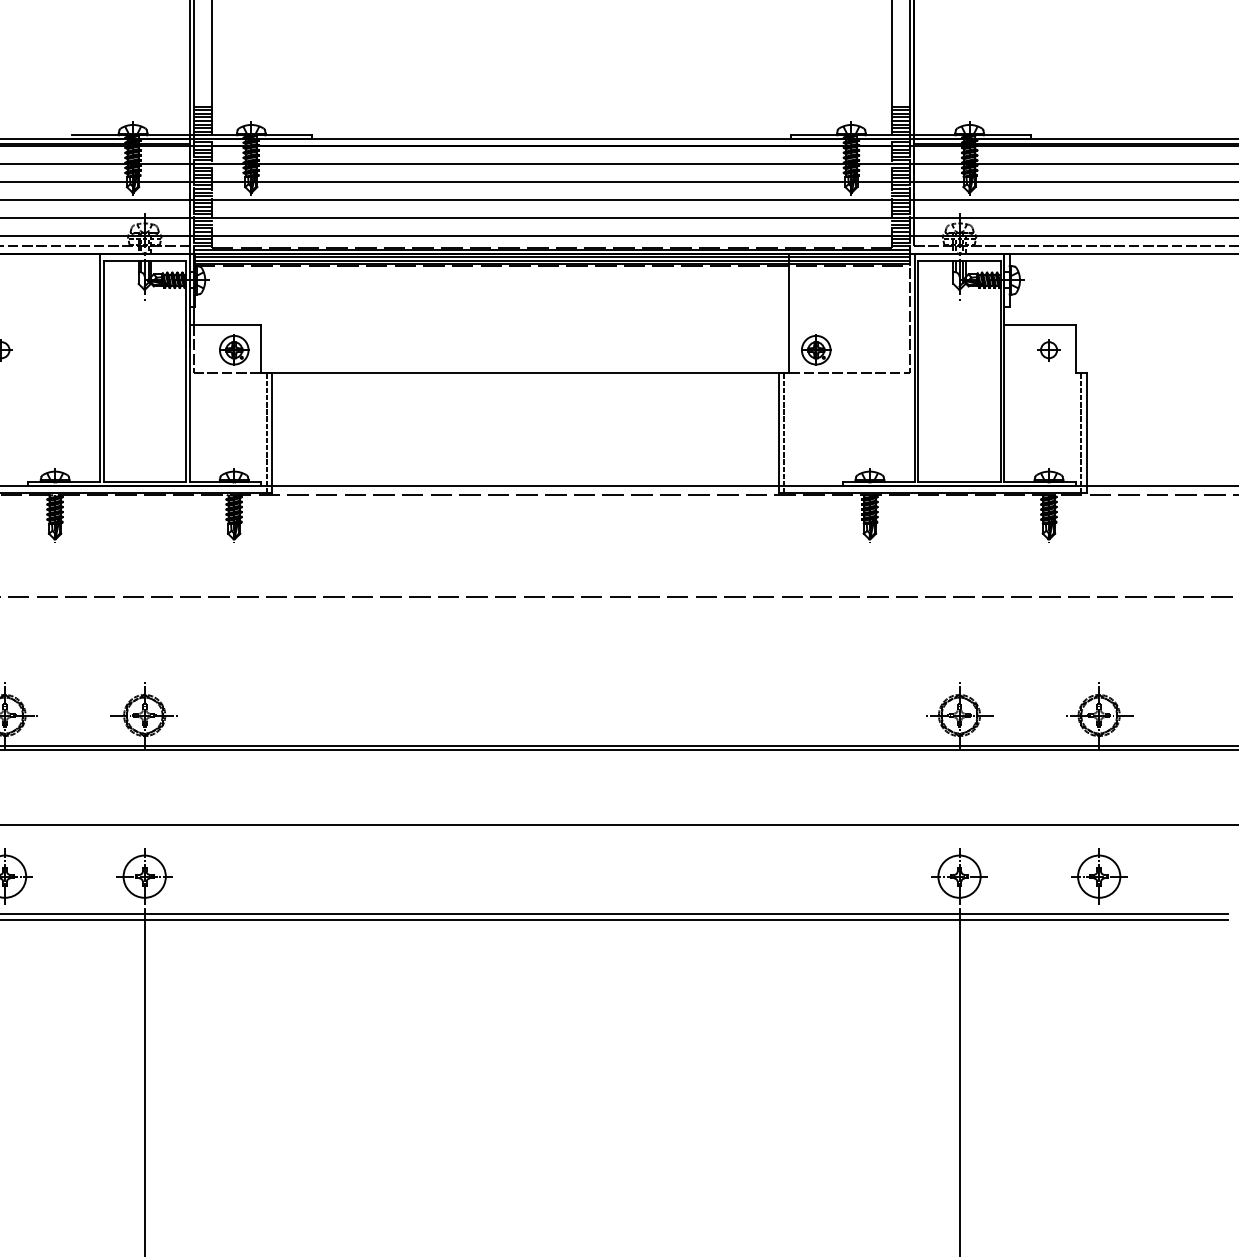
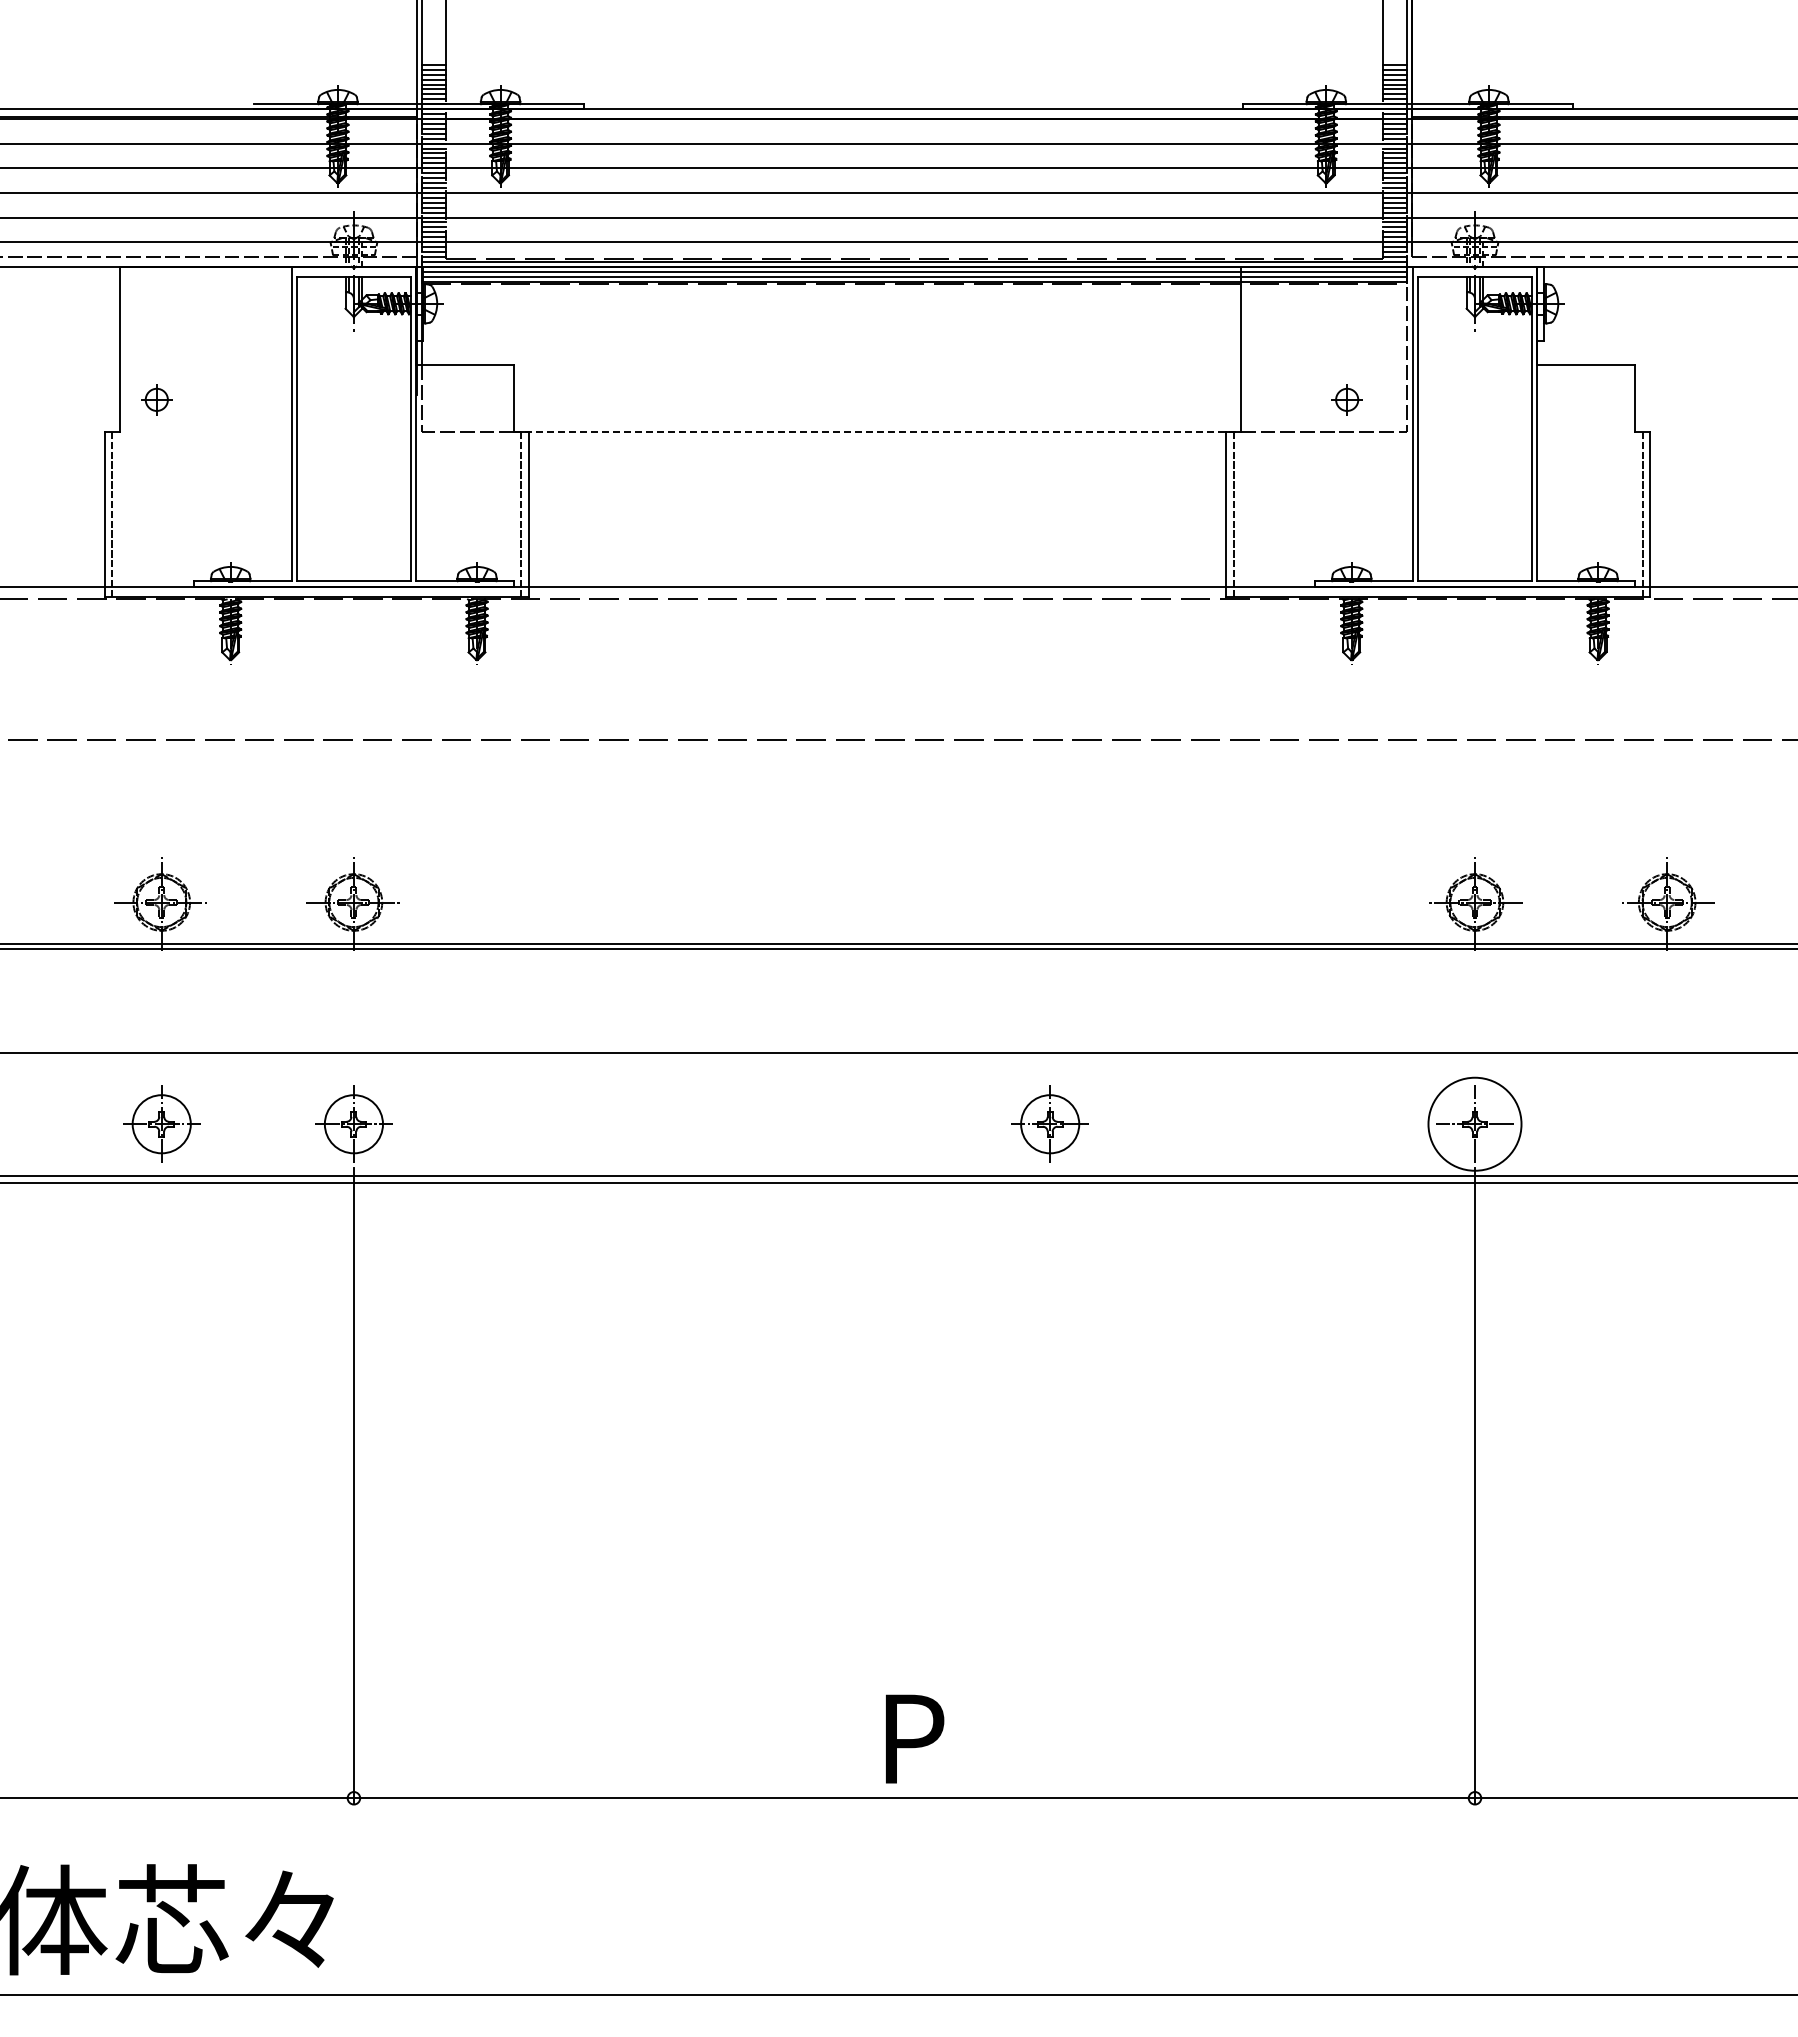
part: (233, 349) -> (476, 399), removed
part: (815, 349) -> (1277, 399), removed
part: (1048, 349) -> (1346, 399), moved
line: (525, 373) -> (878, 431), solid -> dashed
circle: (959, 876) -> (1474, 1124), size x1.6
part: (1098, 876) -> (1049, 1123), moved

